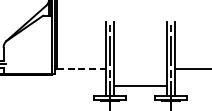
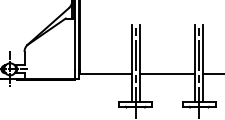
line: (81, 69) -> (105, 74), dashed -> solid
line: (140, 85) -> (167, 74), moved

